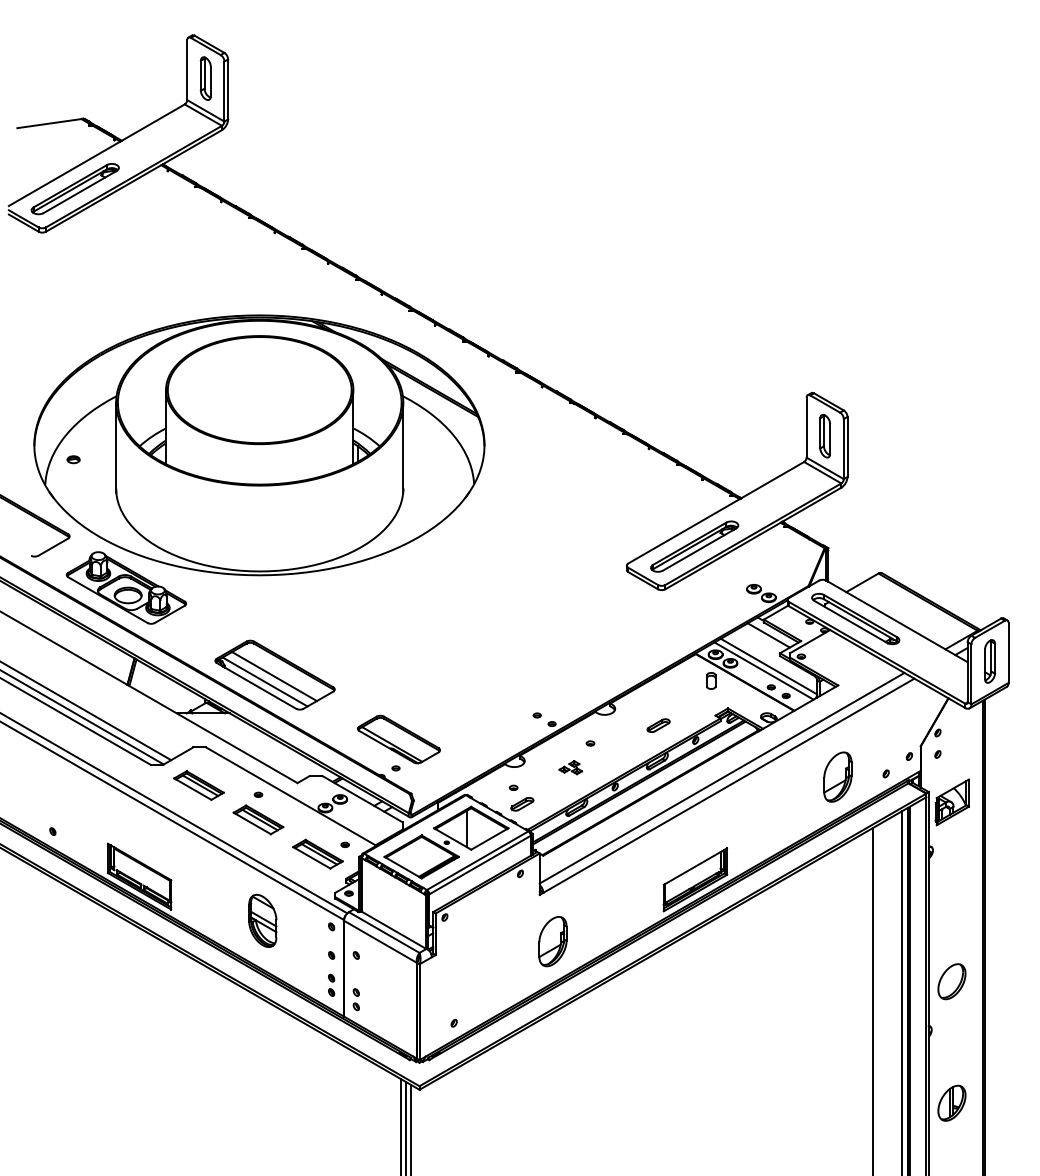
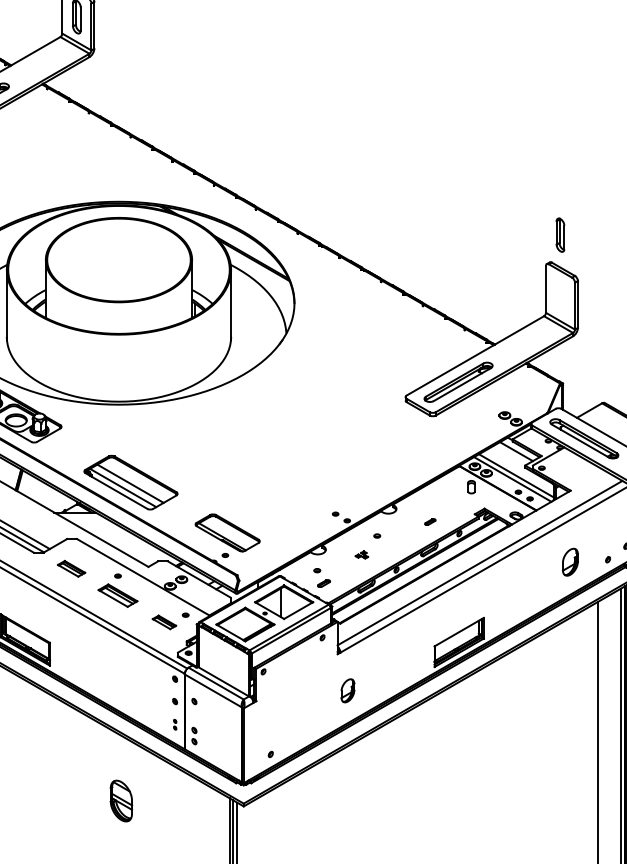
part: (824, 436) -> (559, 235), moved
part: (658, 725) -> (430, 521), size x0.6
part: (570, 767) -> (361, 554), size x0.7
part: (837, 776) -> (570, 561), size x0.7
part: (198, 785) -> (71, 568), size x0.7
part: (522, 804) -> (324, 583), size x0.7
part: (317, 853) -> (164, 621), size x0.6
part: (262, 920) -> (121, 800), moved
part: (552, 941) -> (347, 690), size x0.6
part: (331, 984) -> (175, 724), size x0.6

